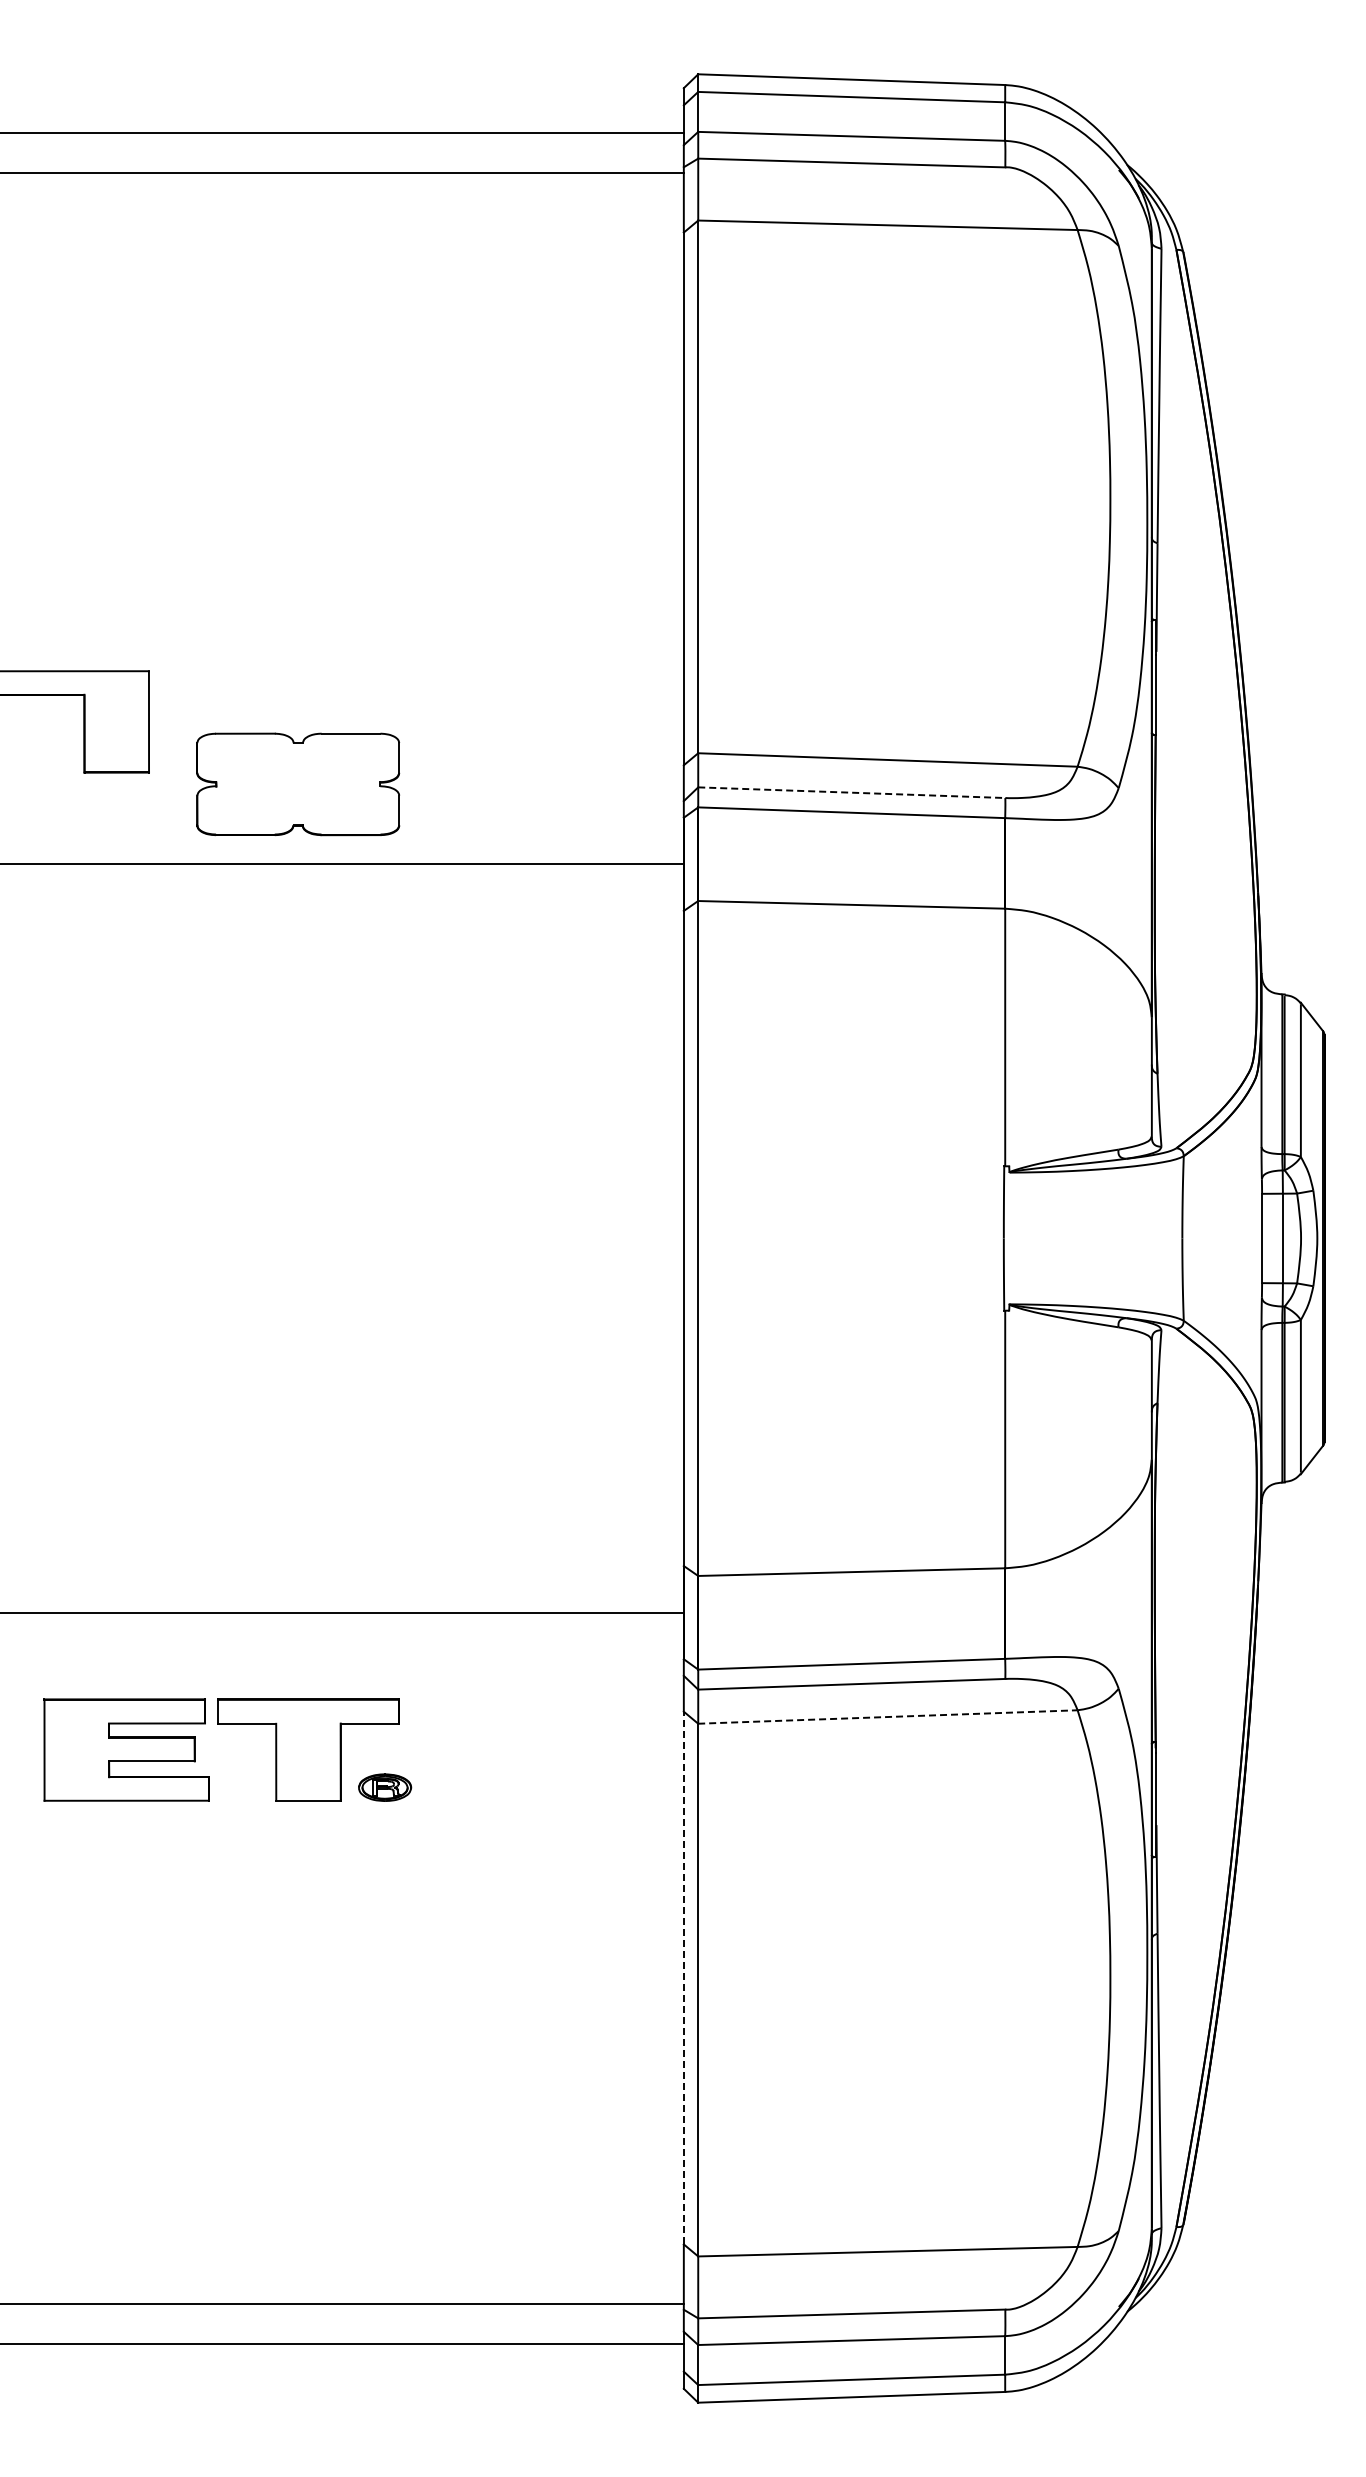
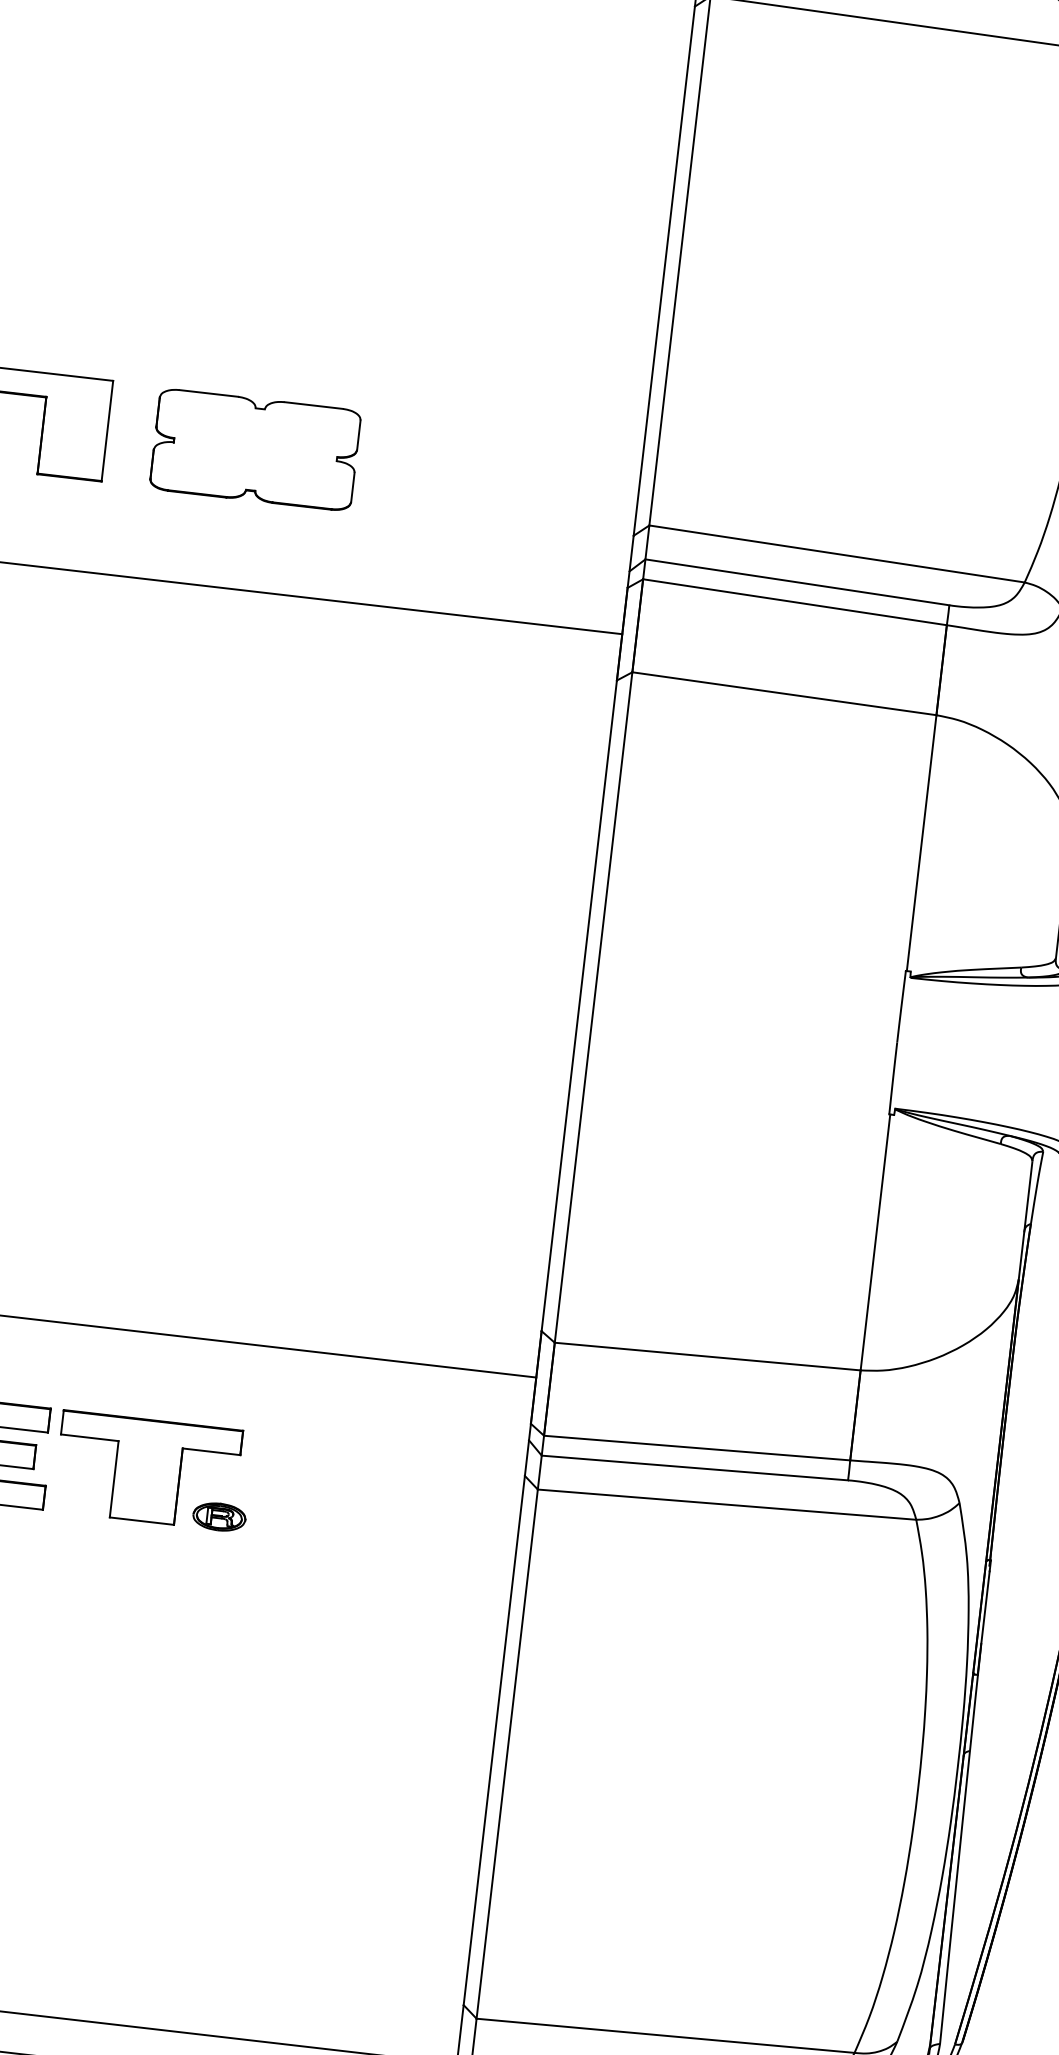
part: (298, 784) -> (255, 449), moved
line: (851, 792) -> (797, 582), dashed -> solid
line: (887, 1717) -> (726, 1505), dashed -> solid
line: (683, 1977) -> (494, 1739), dashed -> solid

